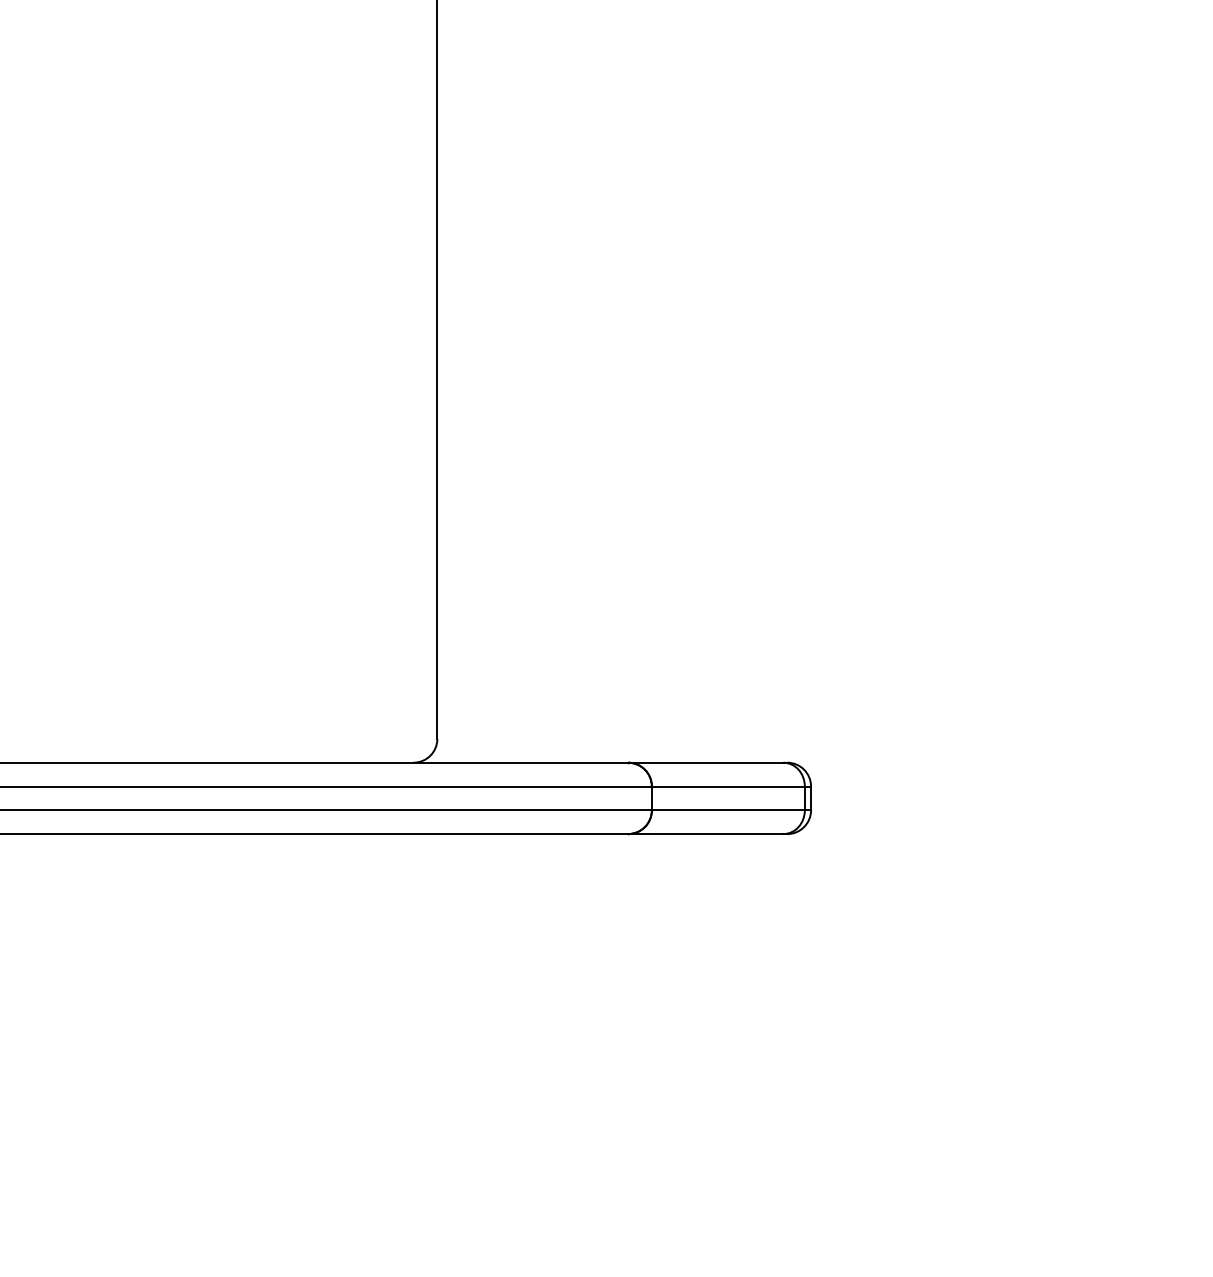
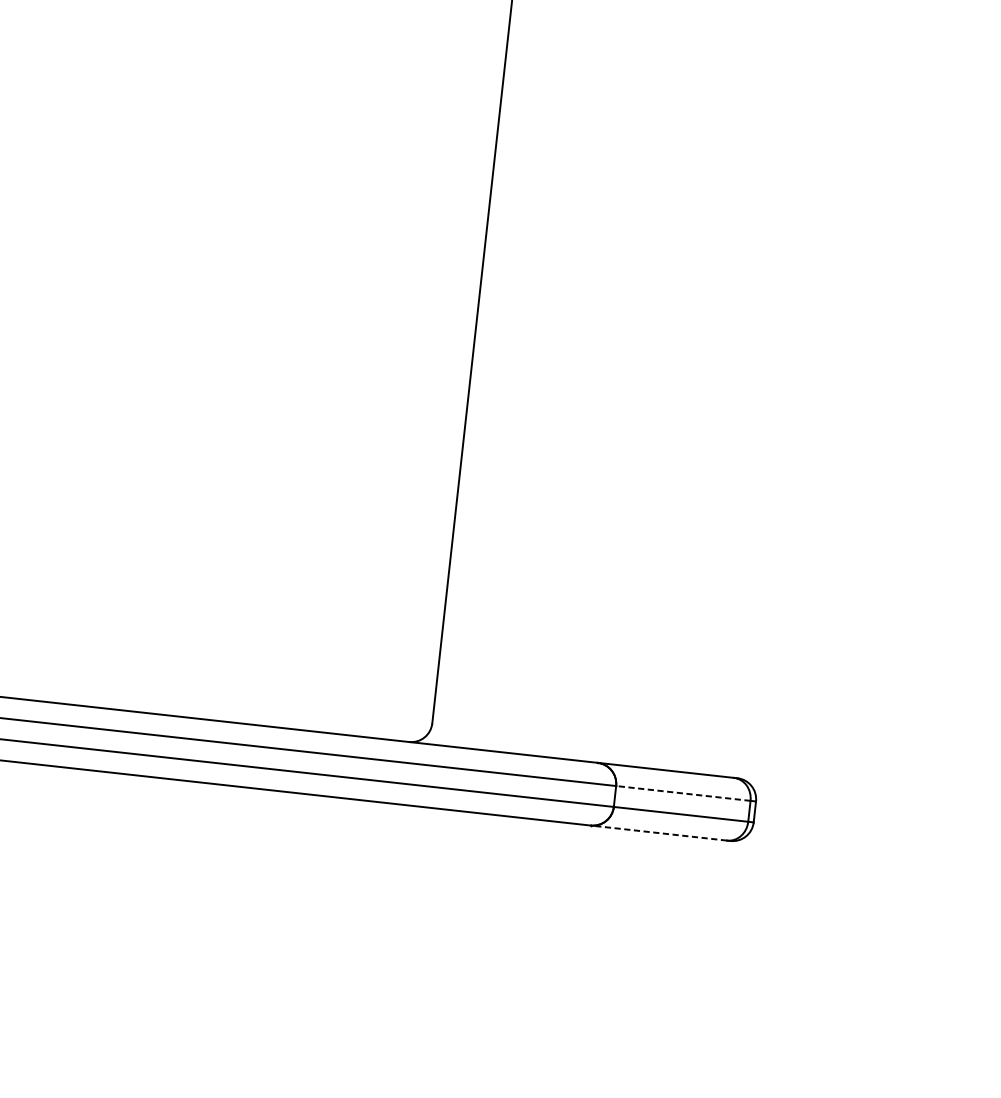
line: (727, 786) -> (682, 793), solid -> dashed
line: (705, 834) -> (658, 833), solid -> dashed

